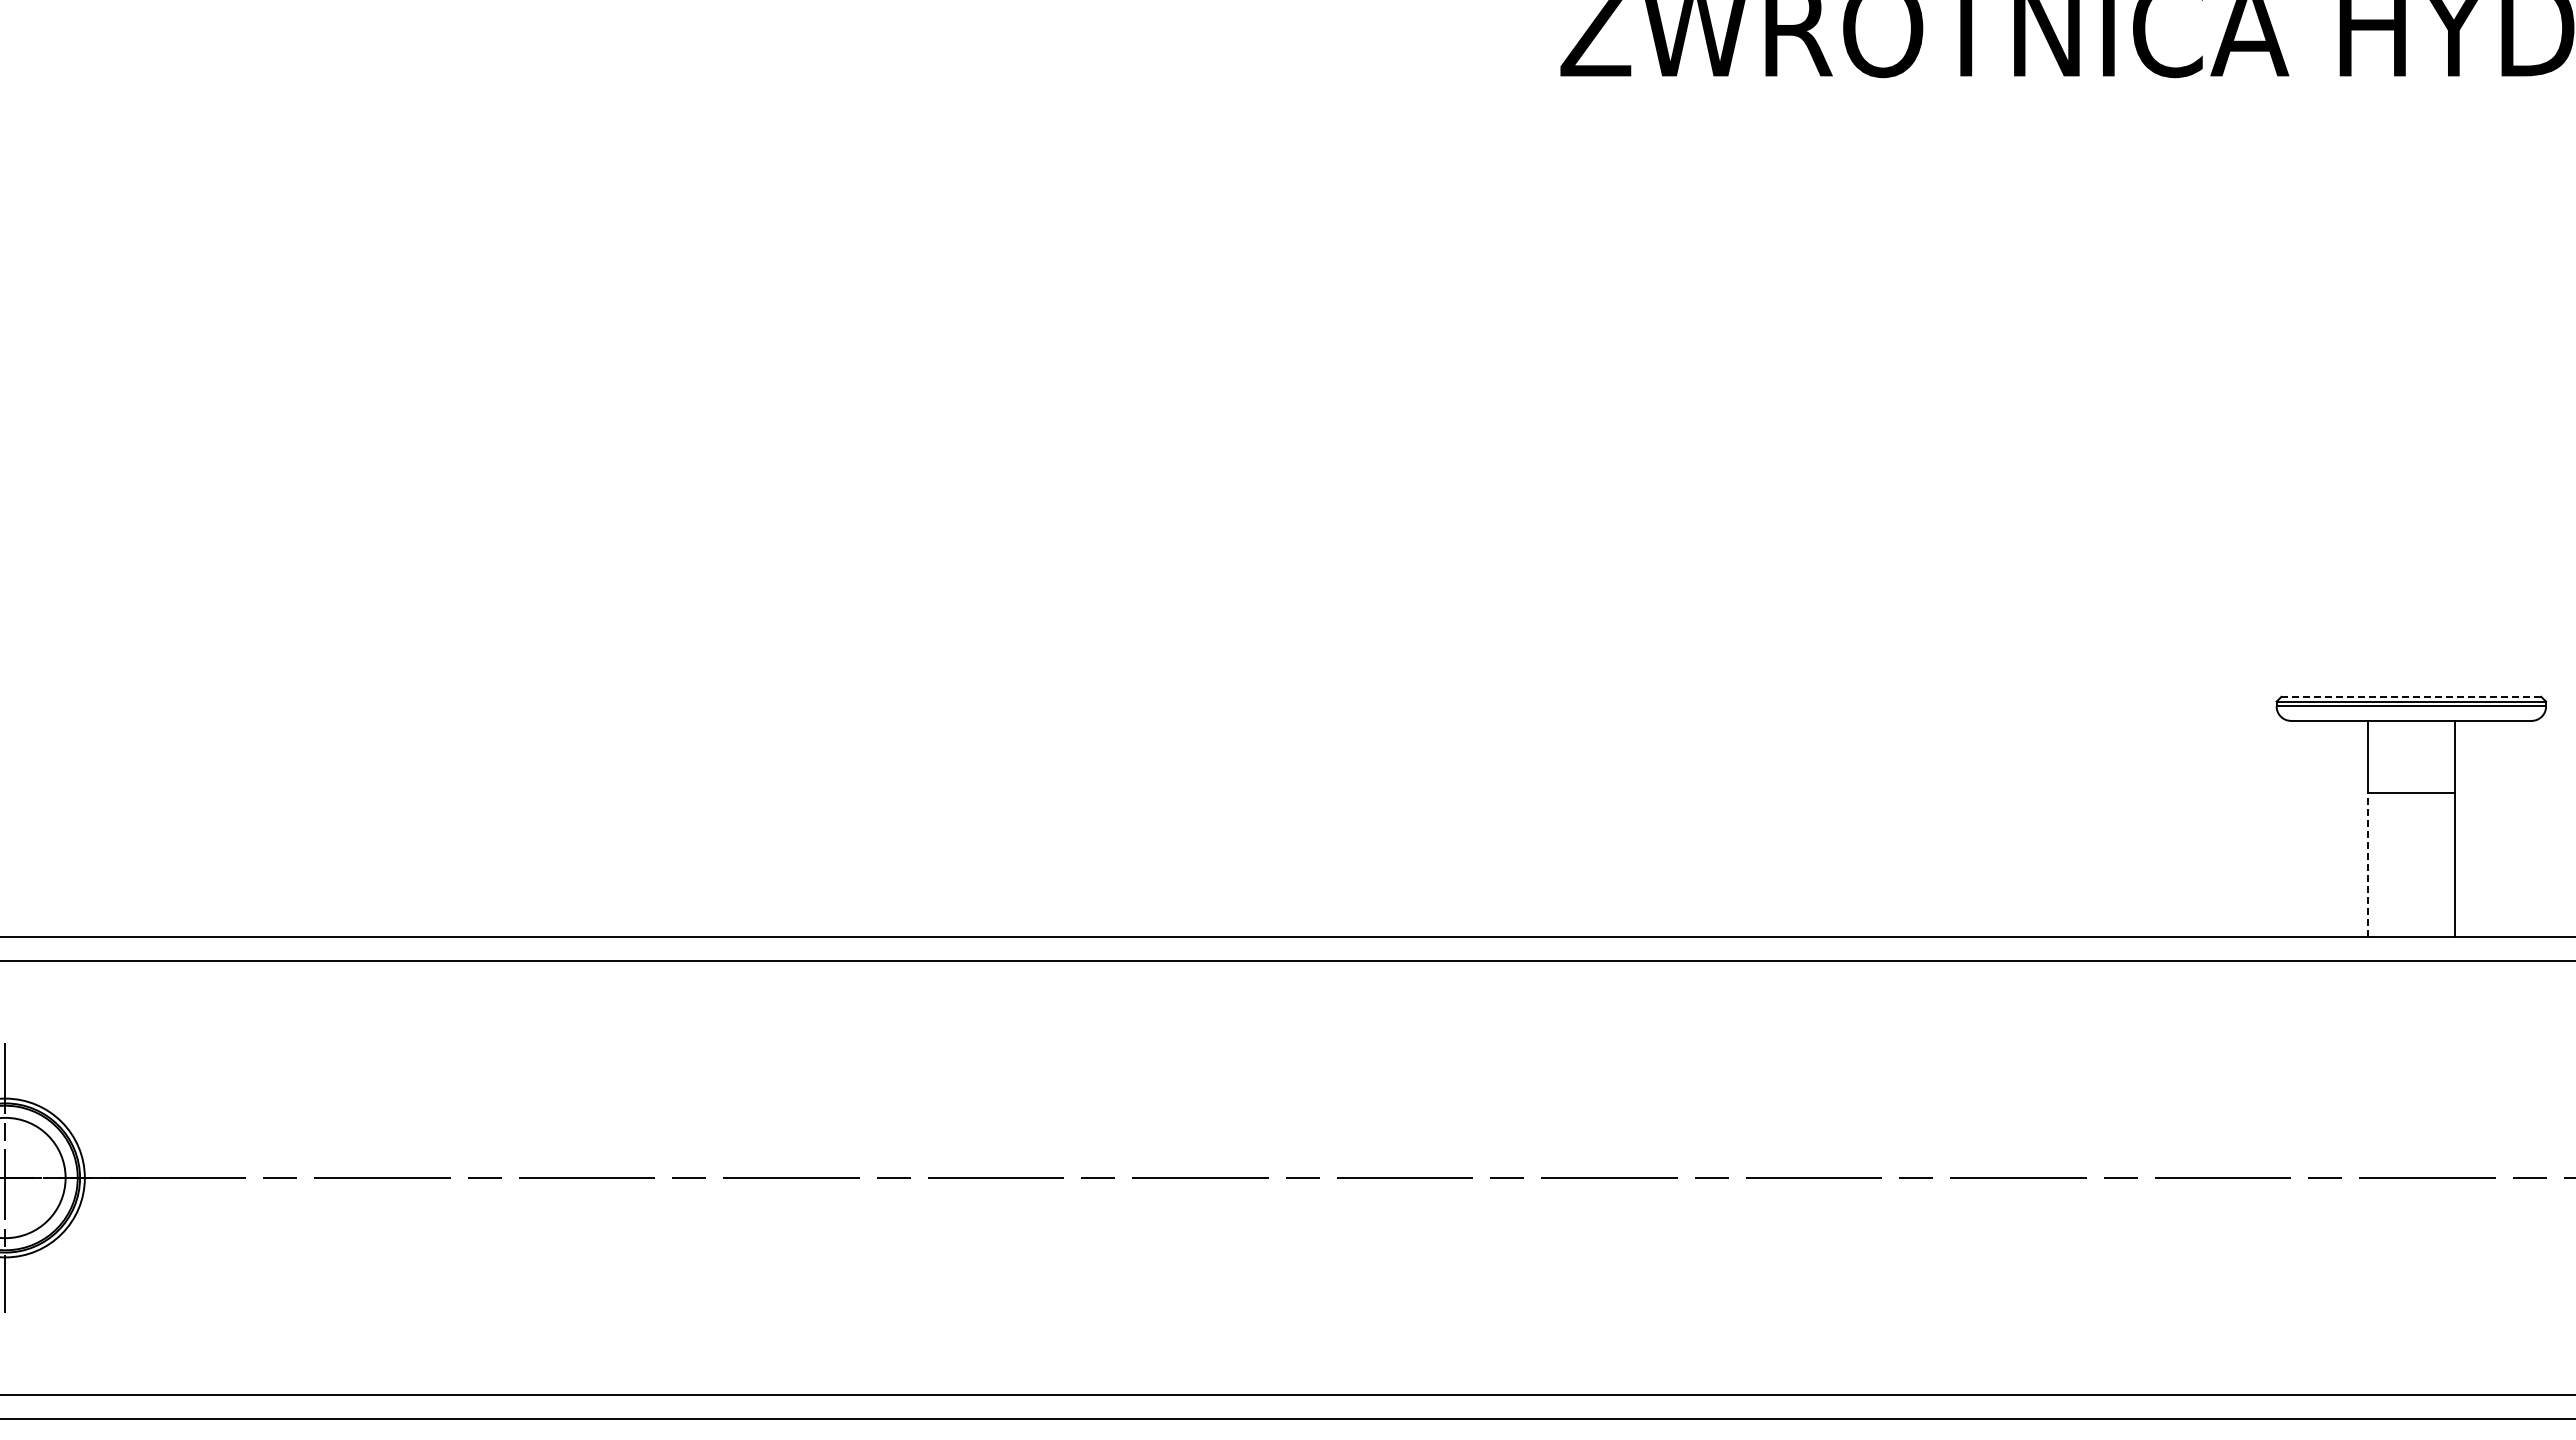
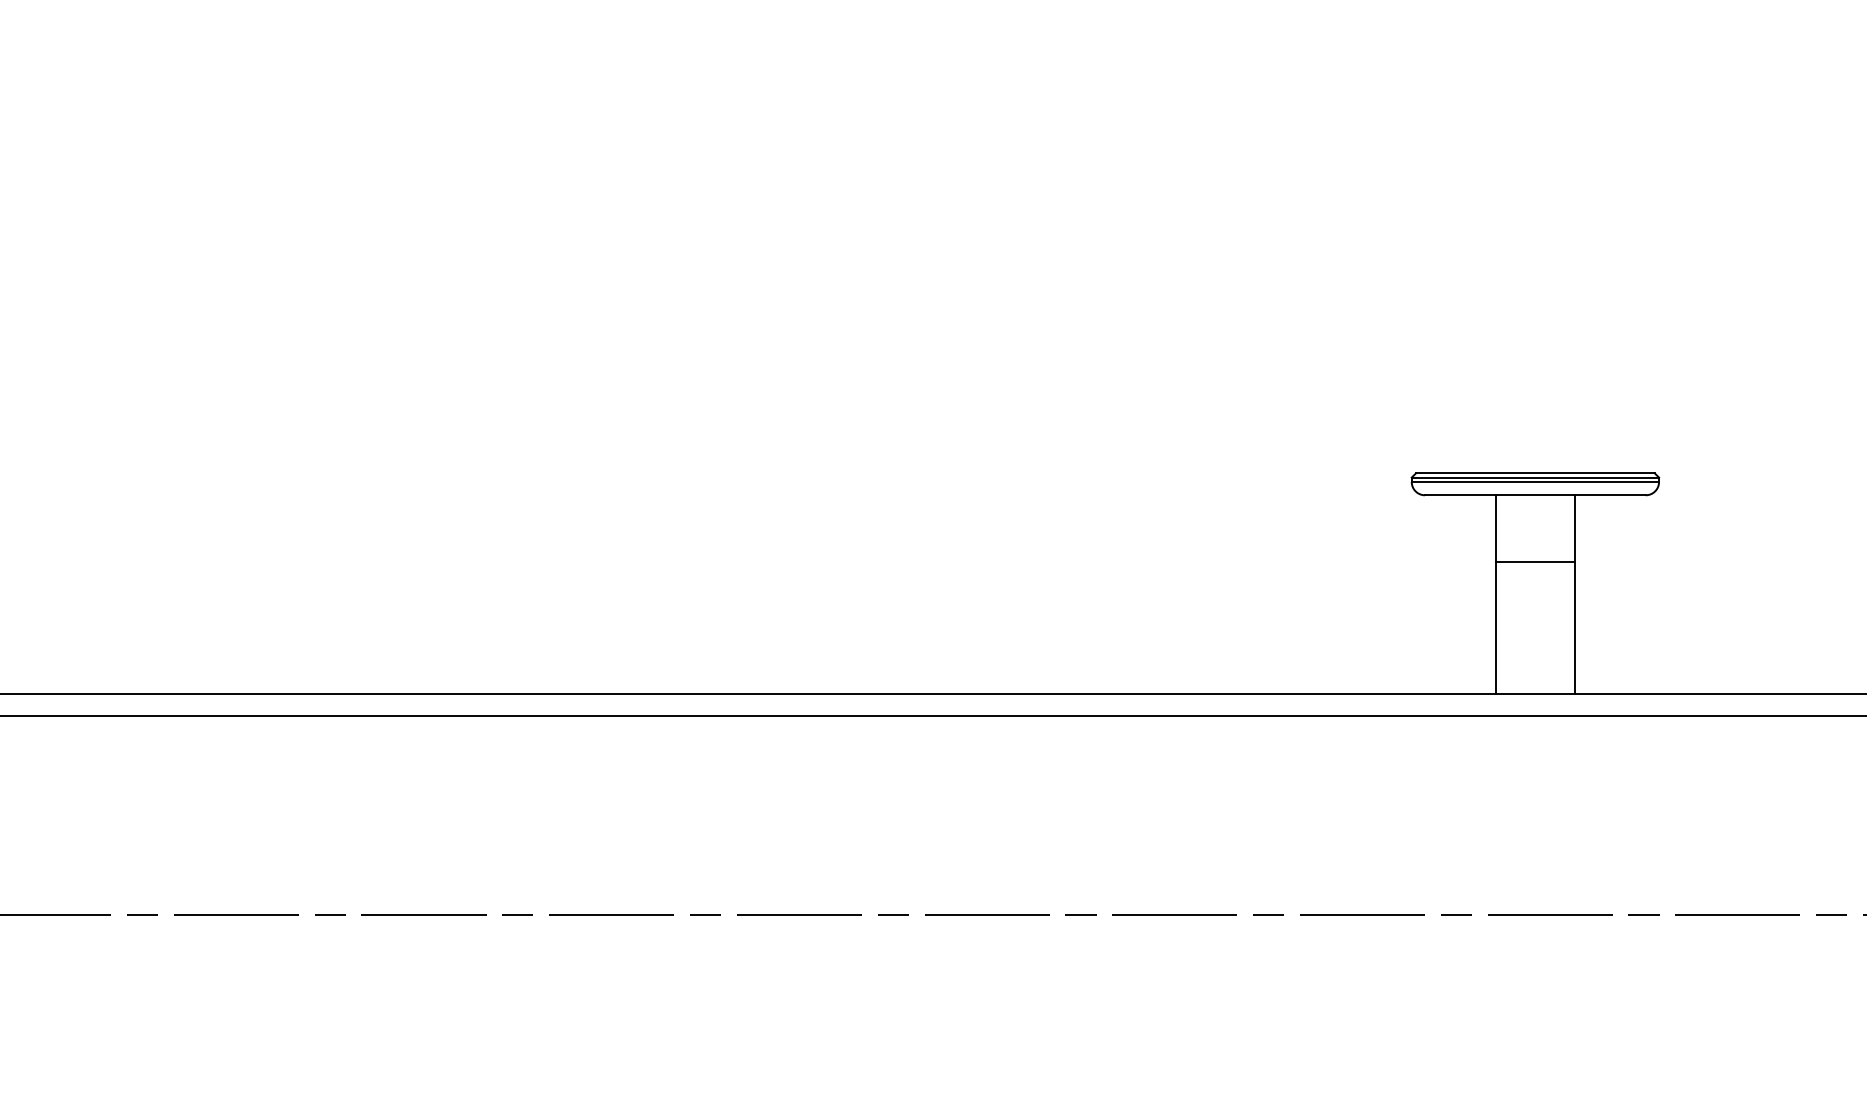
line: (2411, 696) -> (1535, 472), dashed -> solid
line: (2368, 864) -> (1496, 627), dashed -> solid

